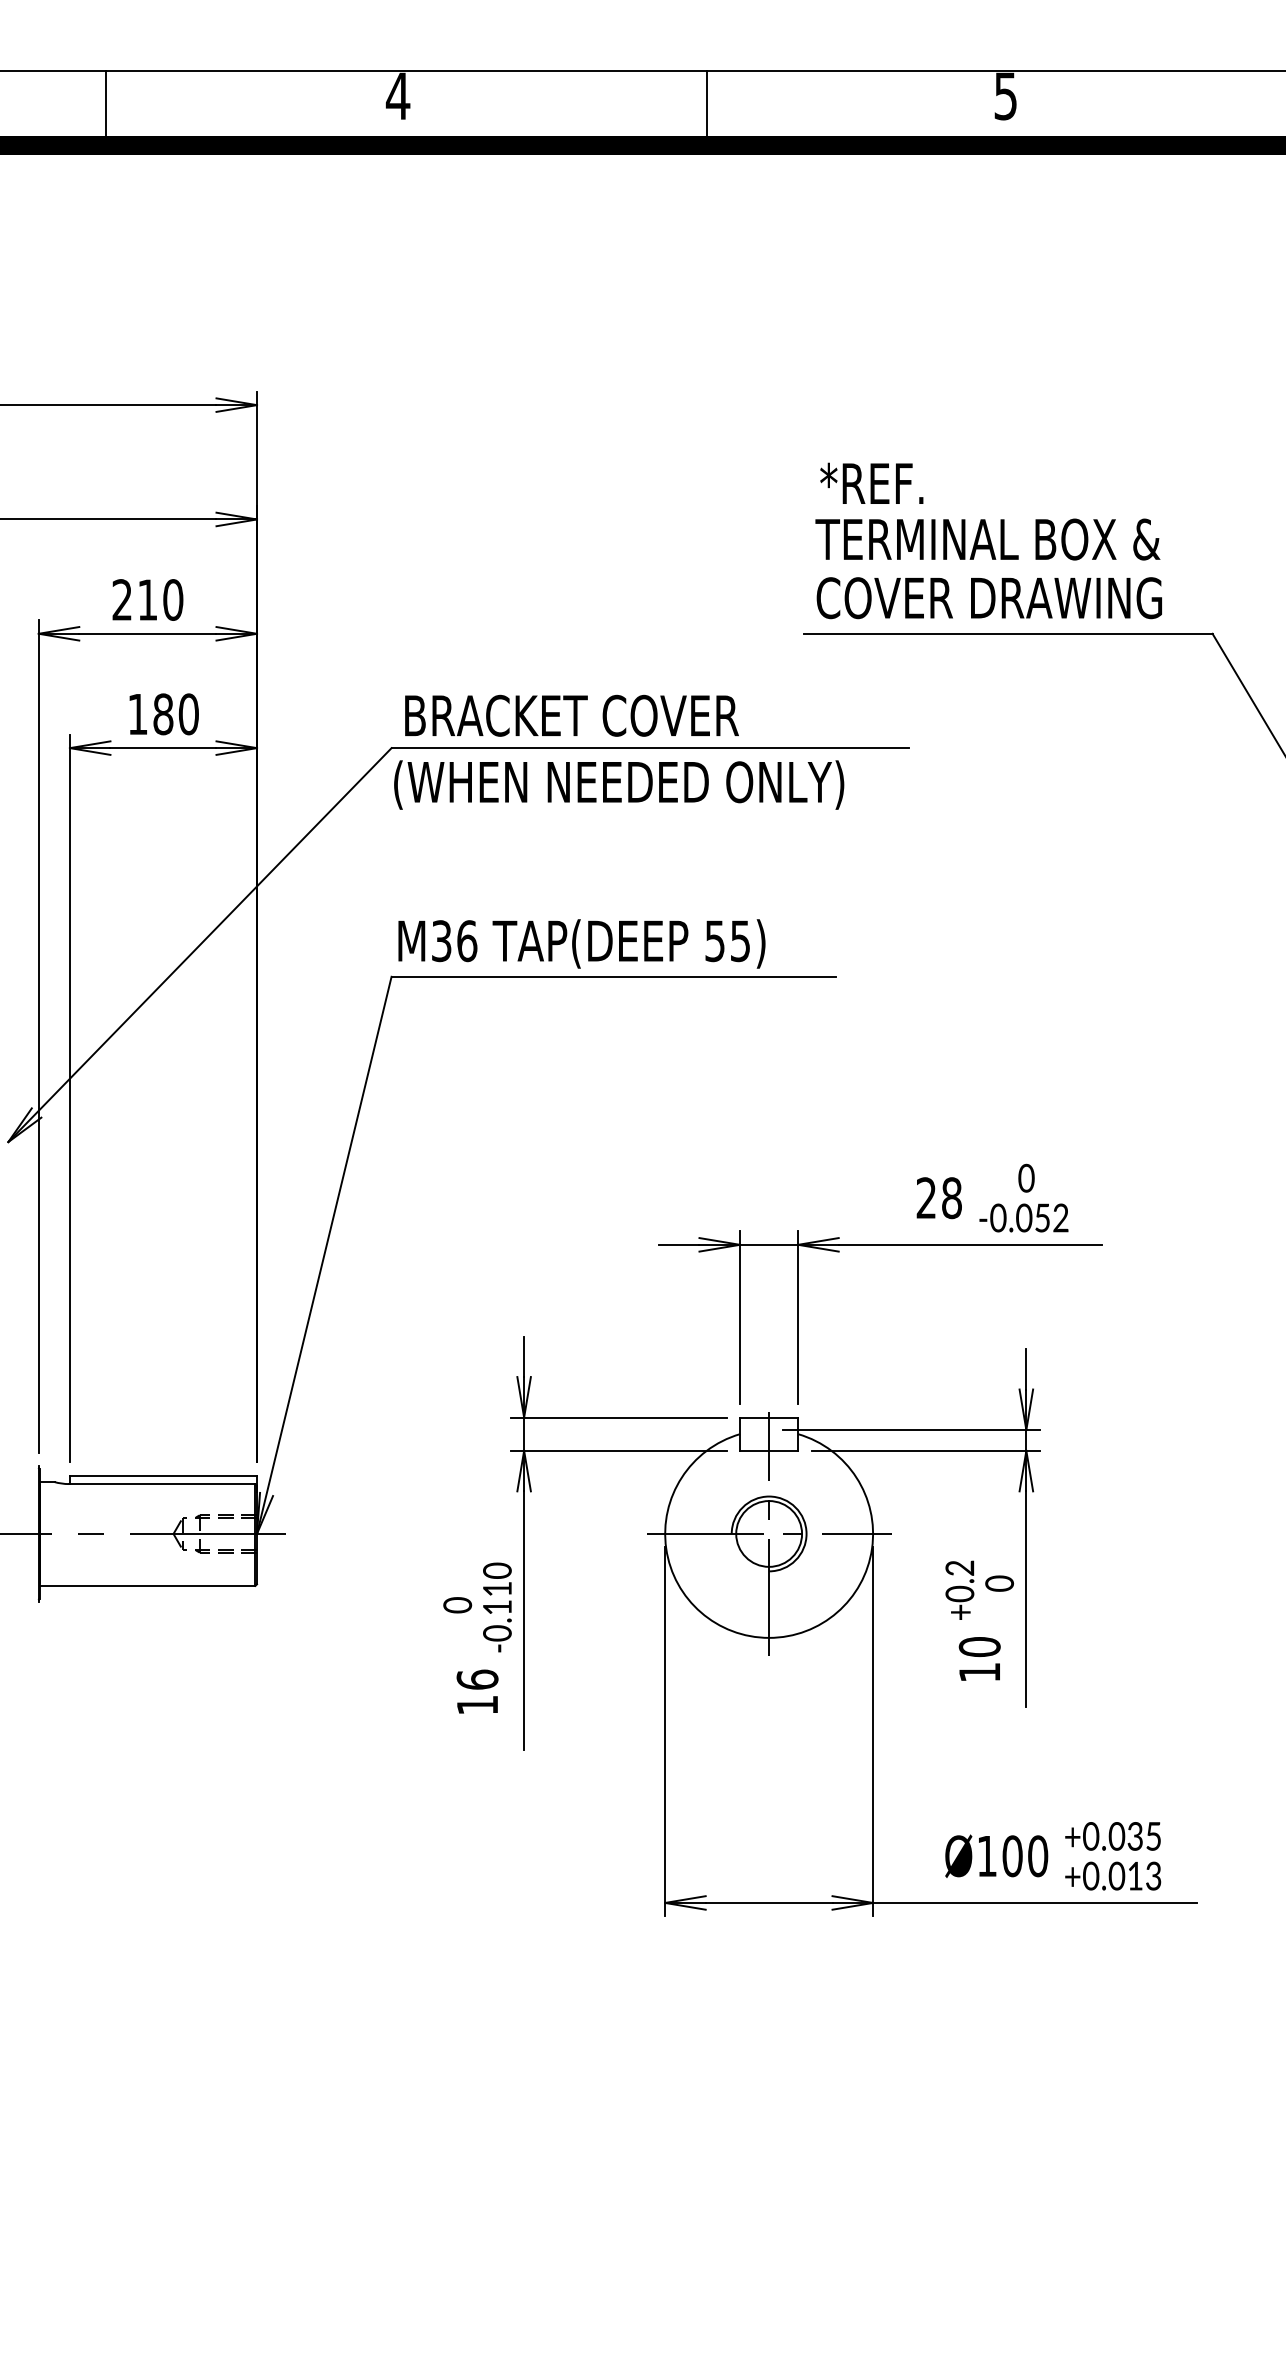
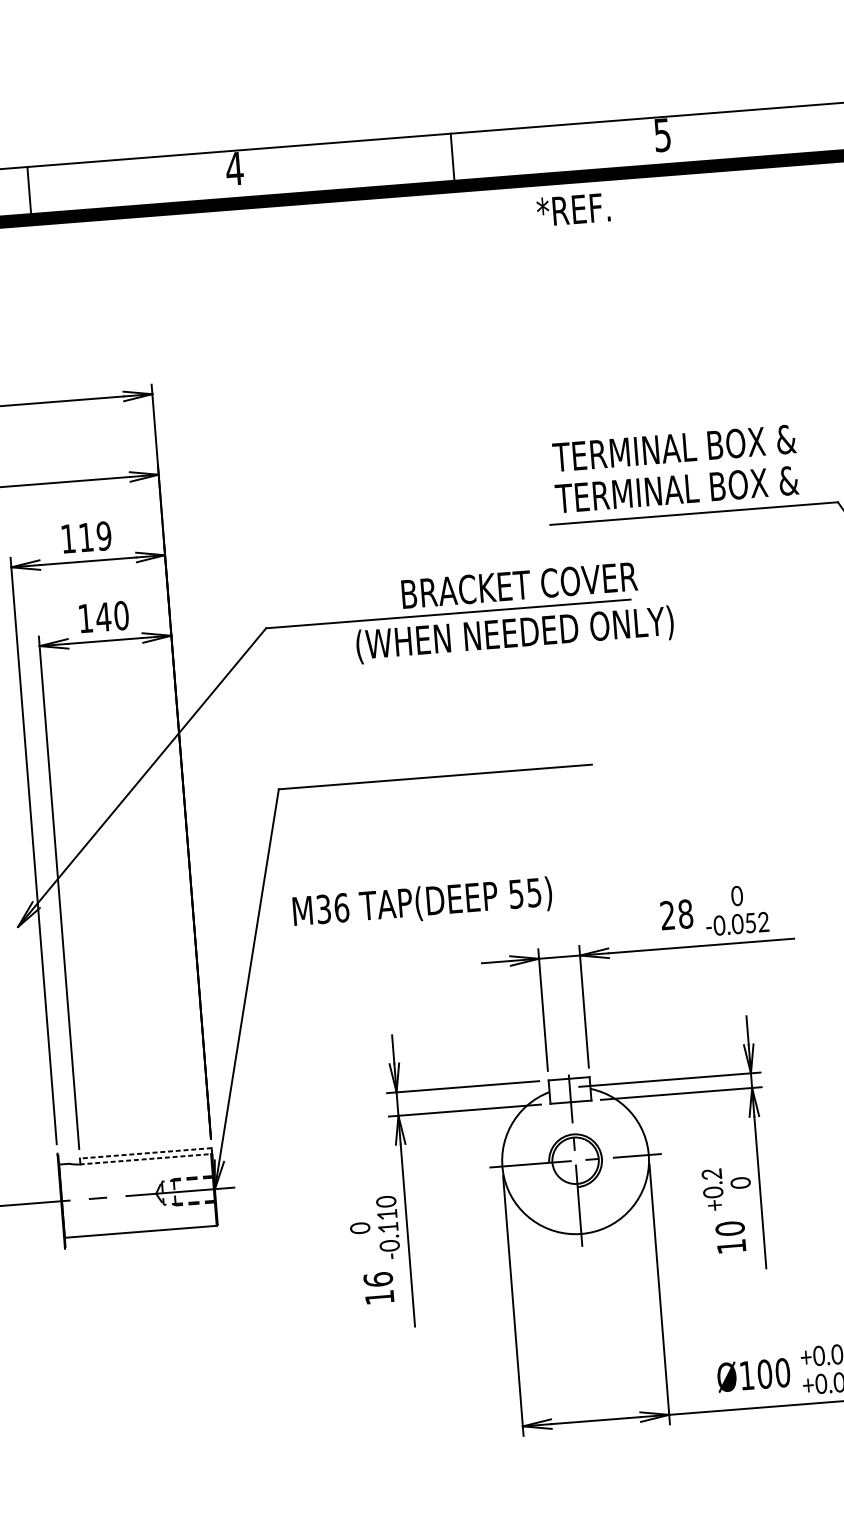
text: (871, 482) -> (573, 209), moved
text: (988, 598) -> (678, 489), COVER DRAWING -> TERMINAL BOX &
text: (147, 599) -> (86, 537), 210 -> 119
text: (162, 714) -> (102, 617), 180 -> 140
text: (571, 715) -> (519, 585), moved
text: (619, 784) -> (515, 634), moved
text: (581, 943) -> (422, 903), moved
line: (163, 1475) -> (145, 1153), solid -> dashed
line: (162, 1484) -> (145, 1159), solid -> dashed

